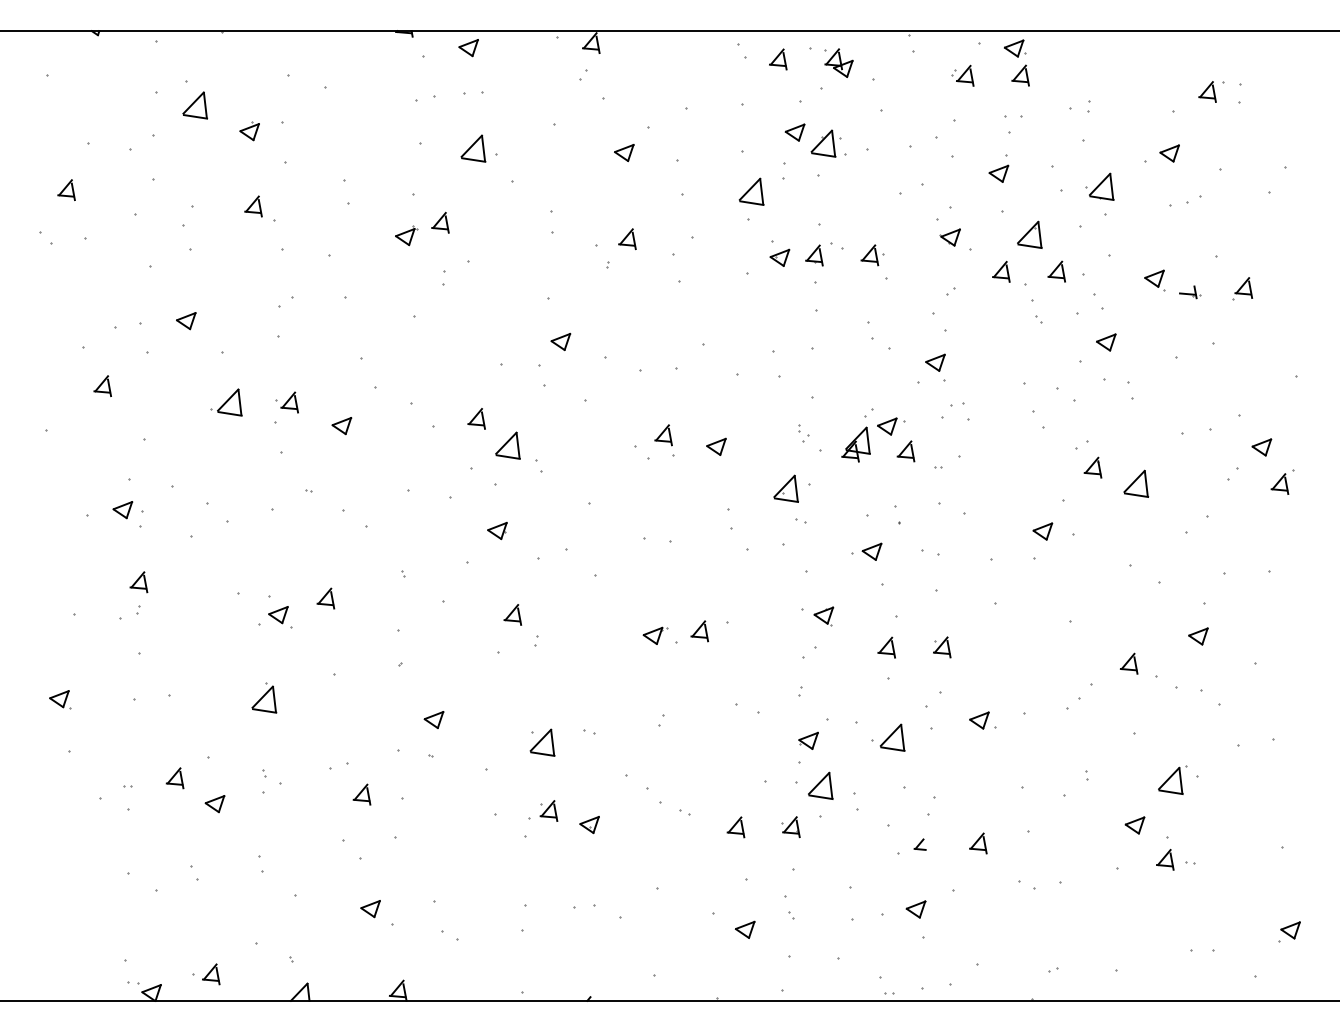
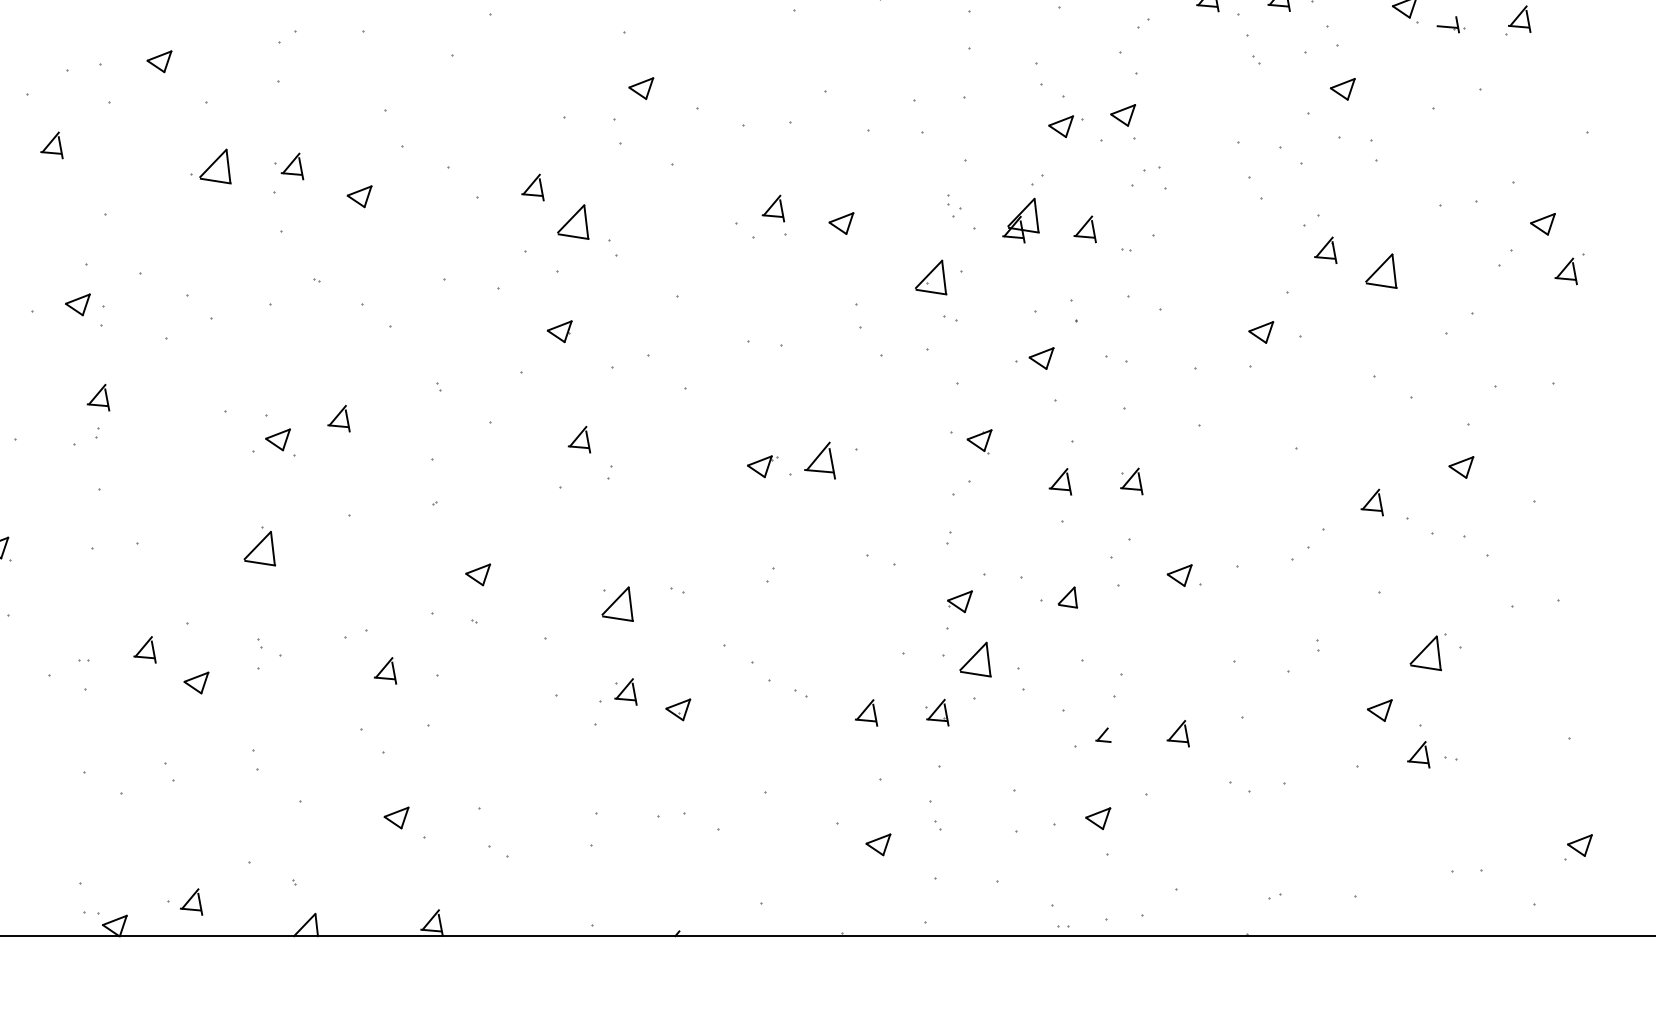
part: (891, 426) -> (1066, 126), moved
part: (699, 631) -> (819, 461), size x1.4
part: (892, 737) -> (1067, 597), size x0.6

